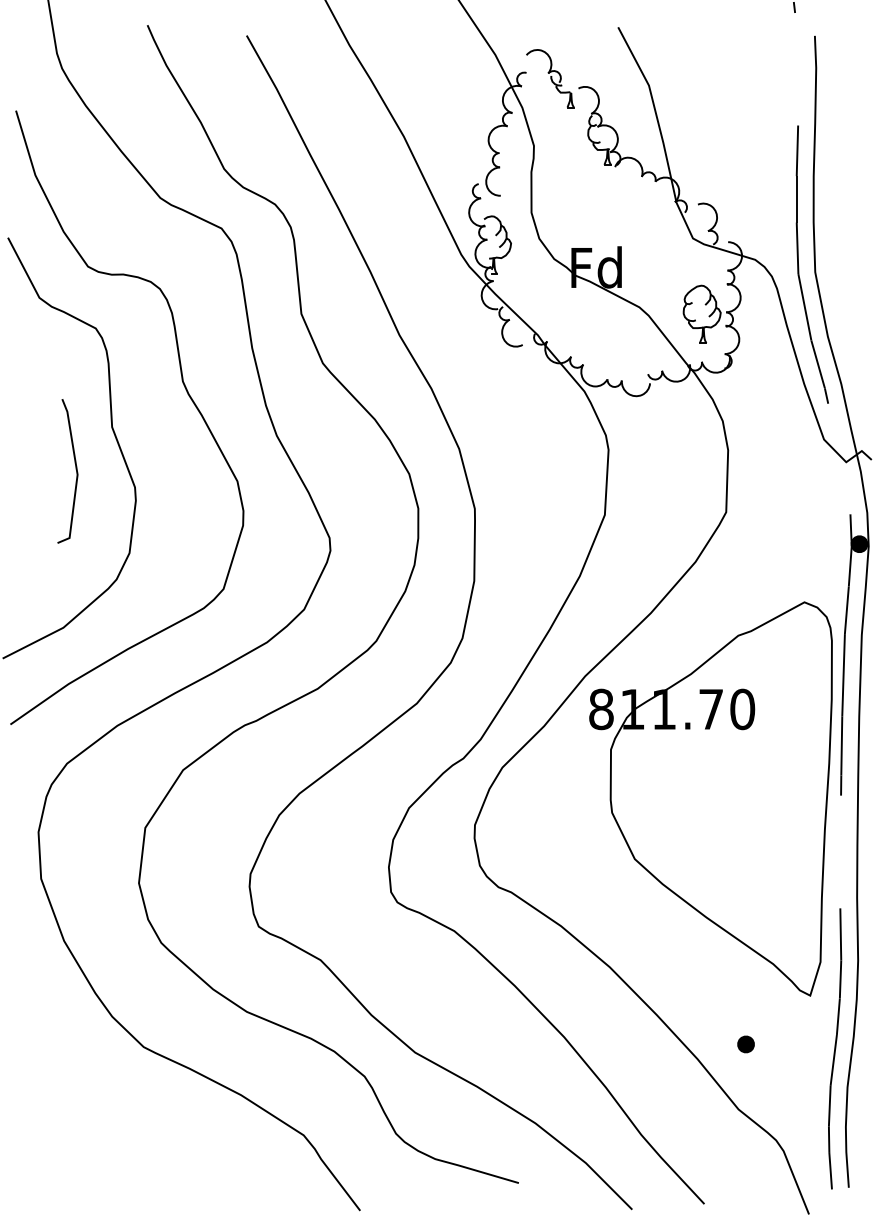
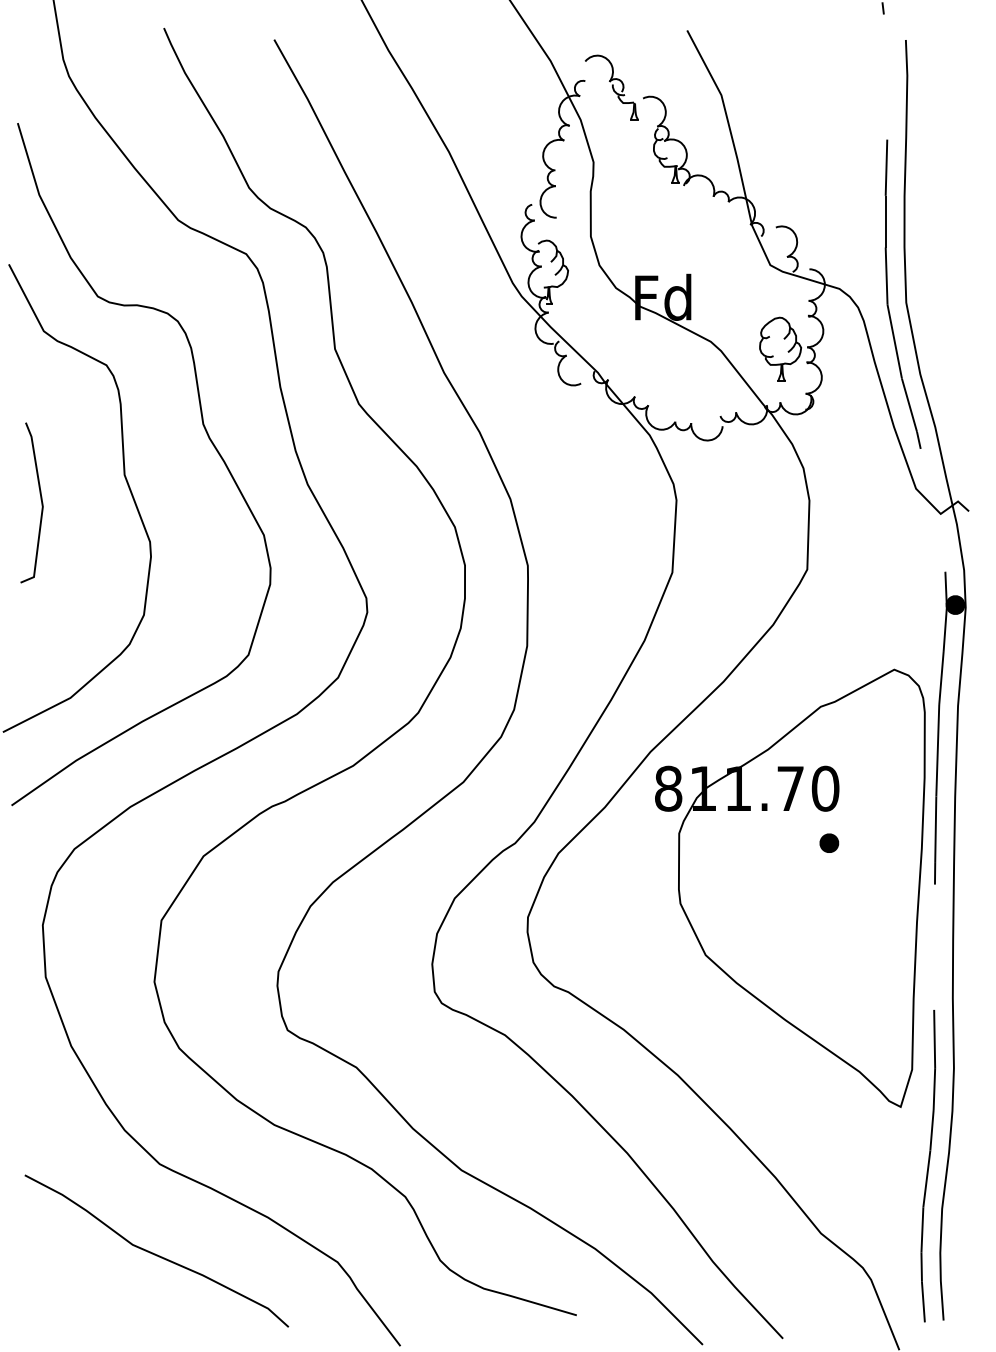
line: (75, 469) -> (40, 500), moved
part: (745, 1044) -> (828, 843), moved
curve: (140, 1127) -> (156, 1253), added

